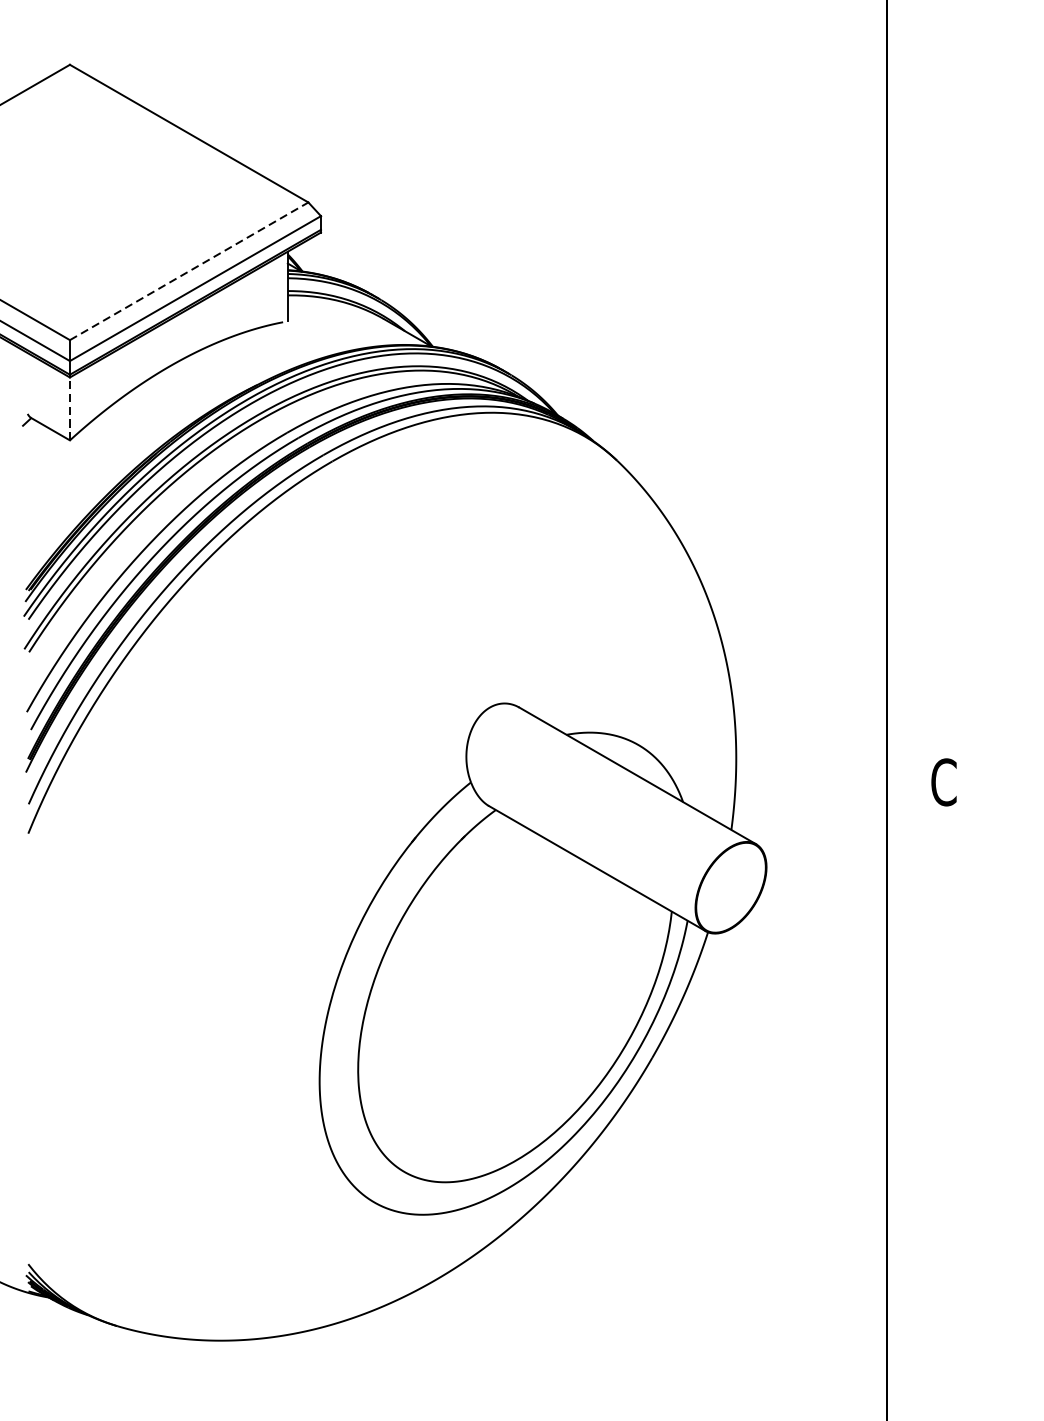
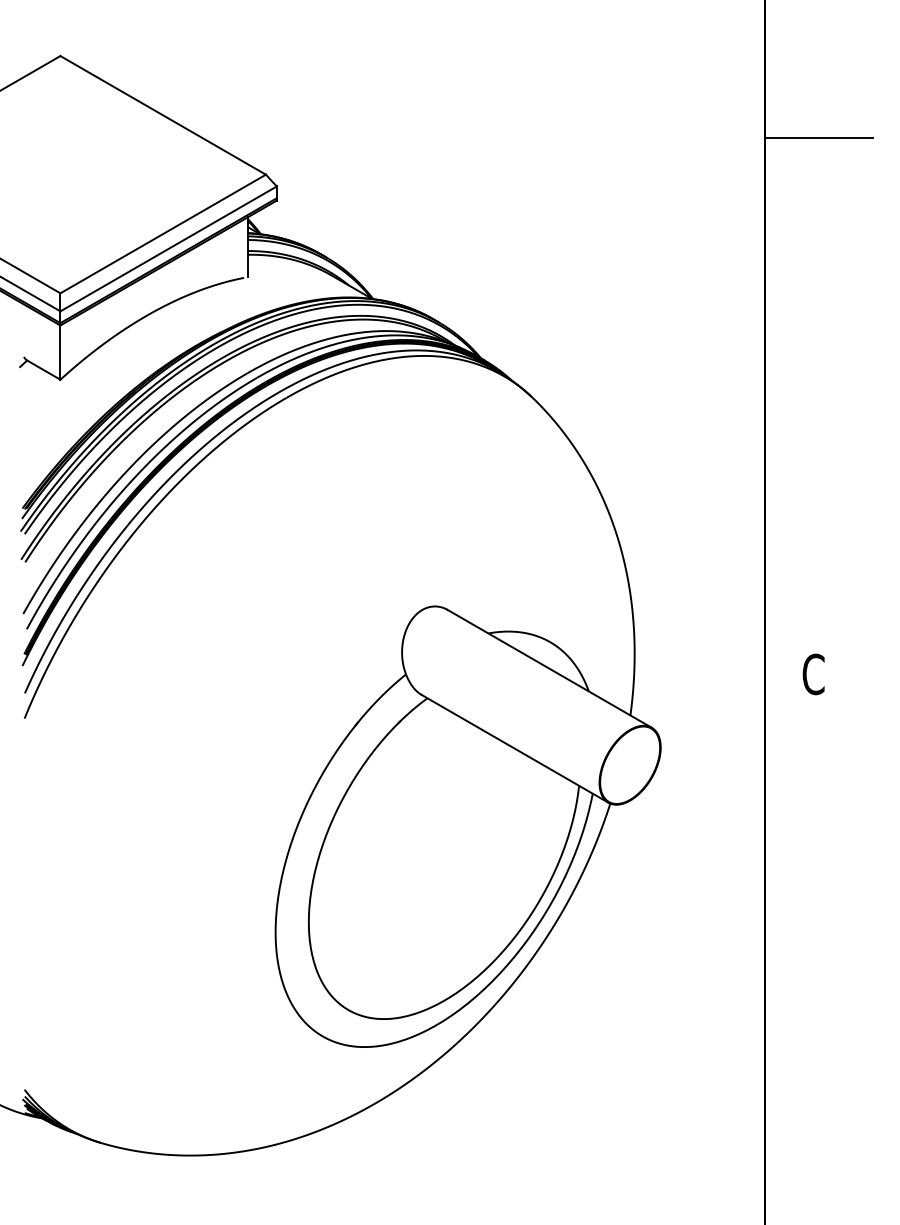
line: (949, 160) -> (818, 138), added
line: (189, 271) -> (163, 234), dashed -> solid
line: (70, 408) -> (60, 352), dashed -> solid

